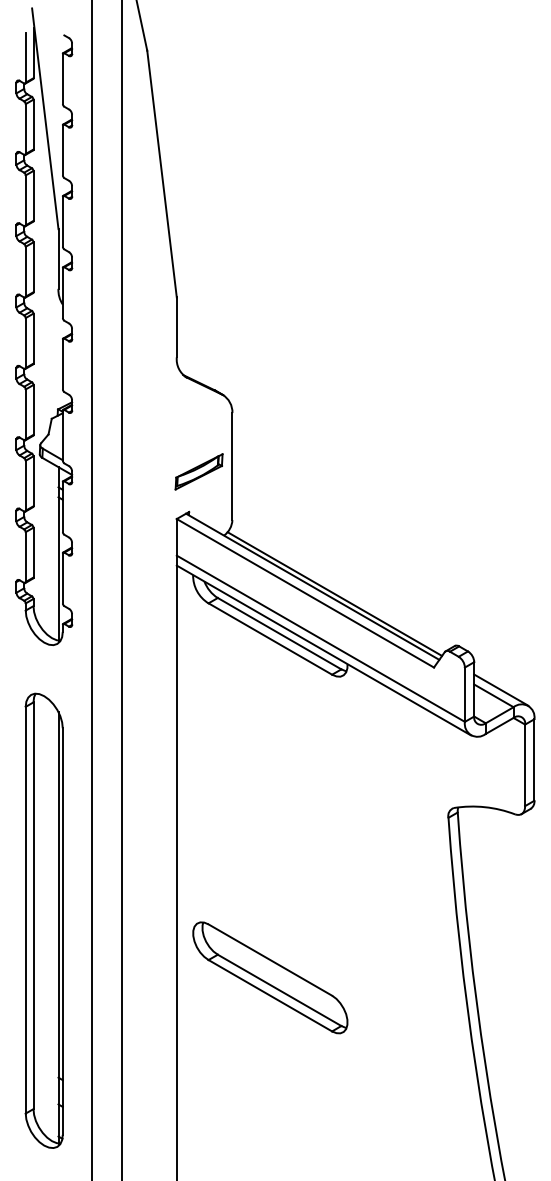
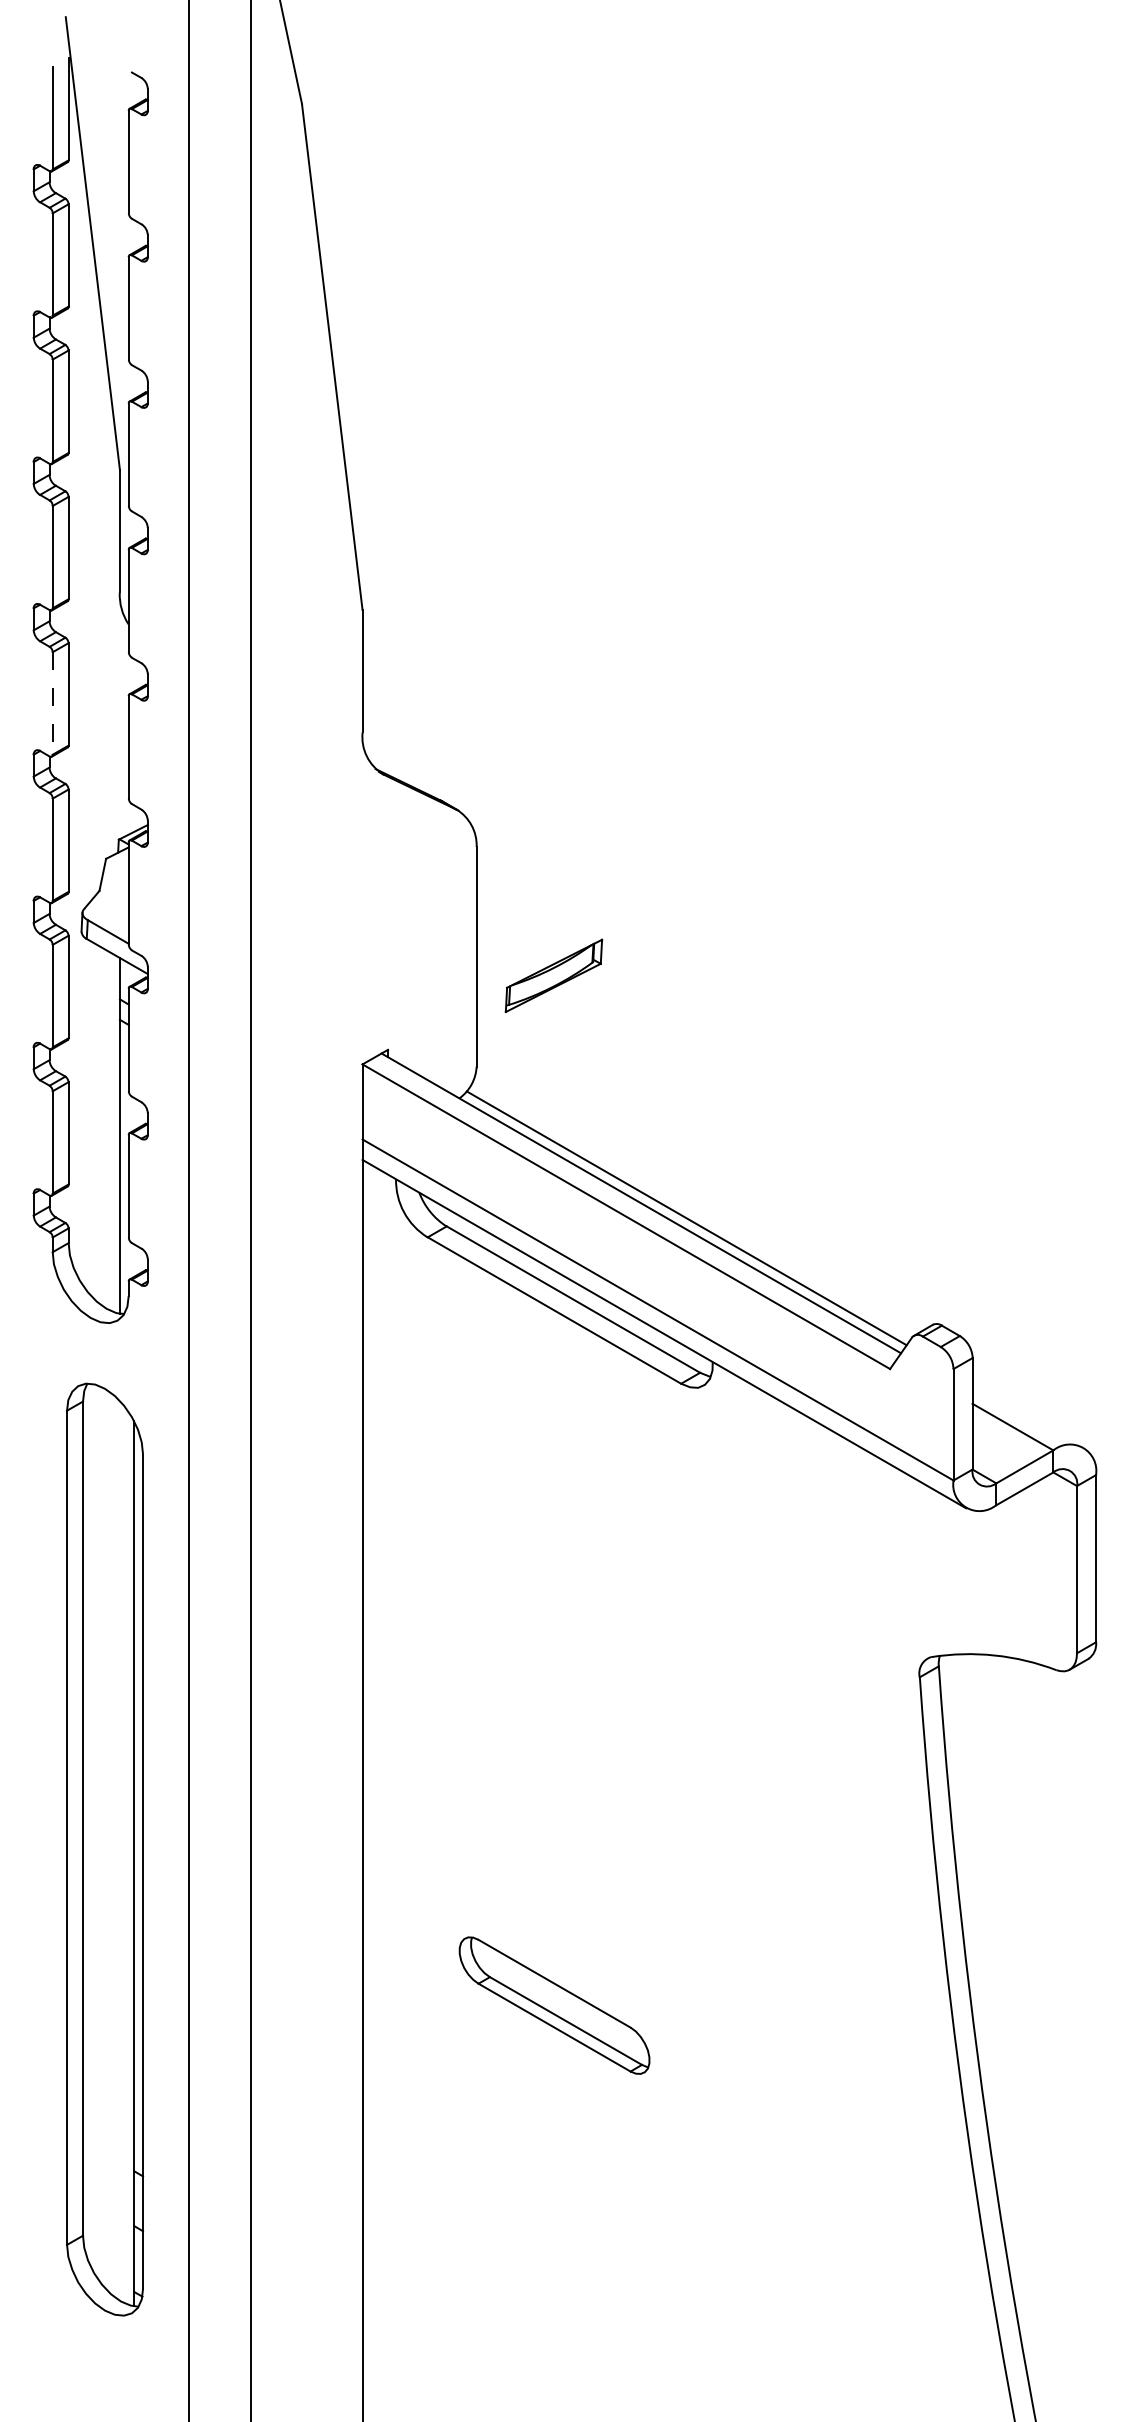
line: (25, 343) -> (52, 704), solid -> dashed
part: (198, 471) -> (552, 975), moved
line: (501, 689) -> (1028, 1414), removed
part: (43, 920) -> (103, 1848), moved
part: (270, 977) -> (554, 2004), size x0.6

